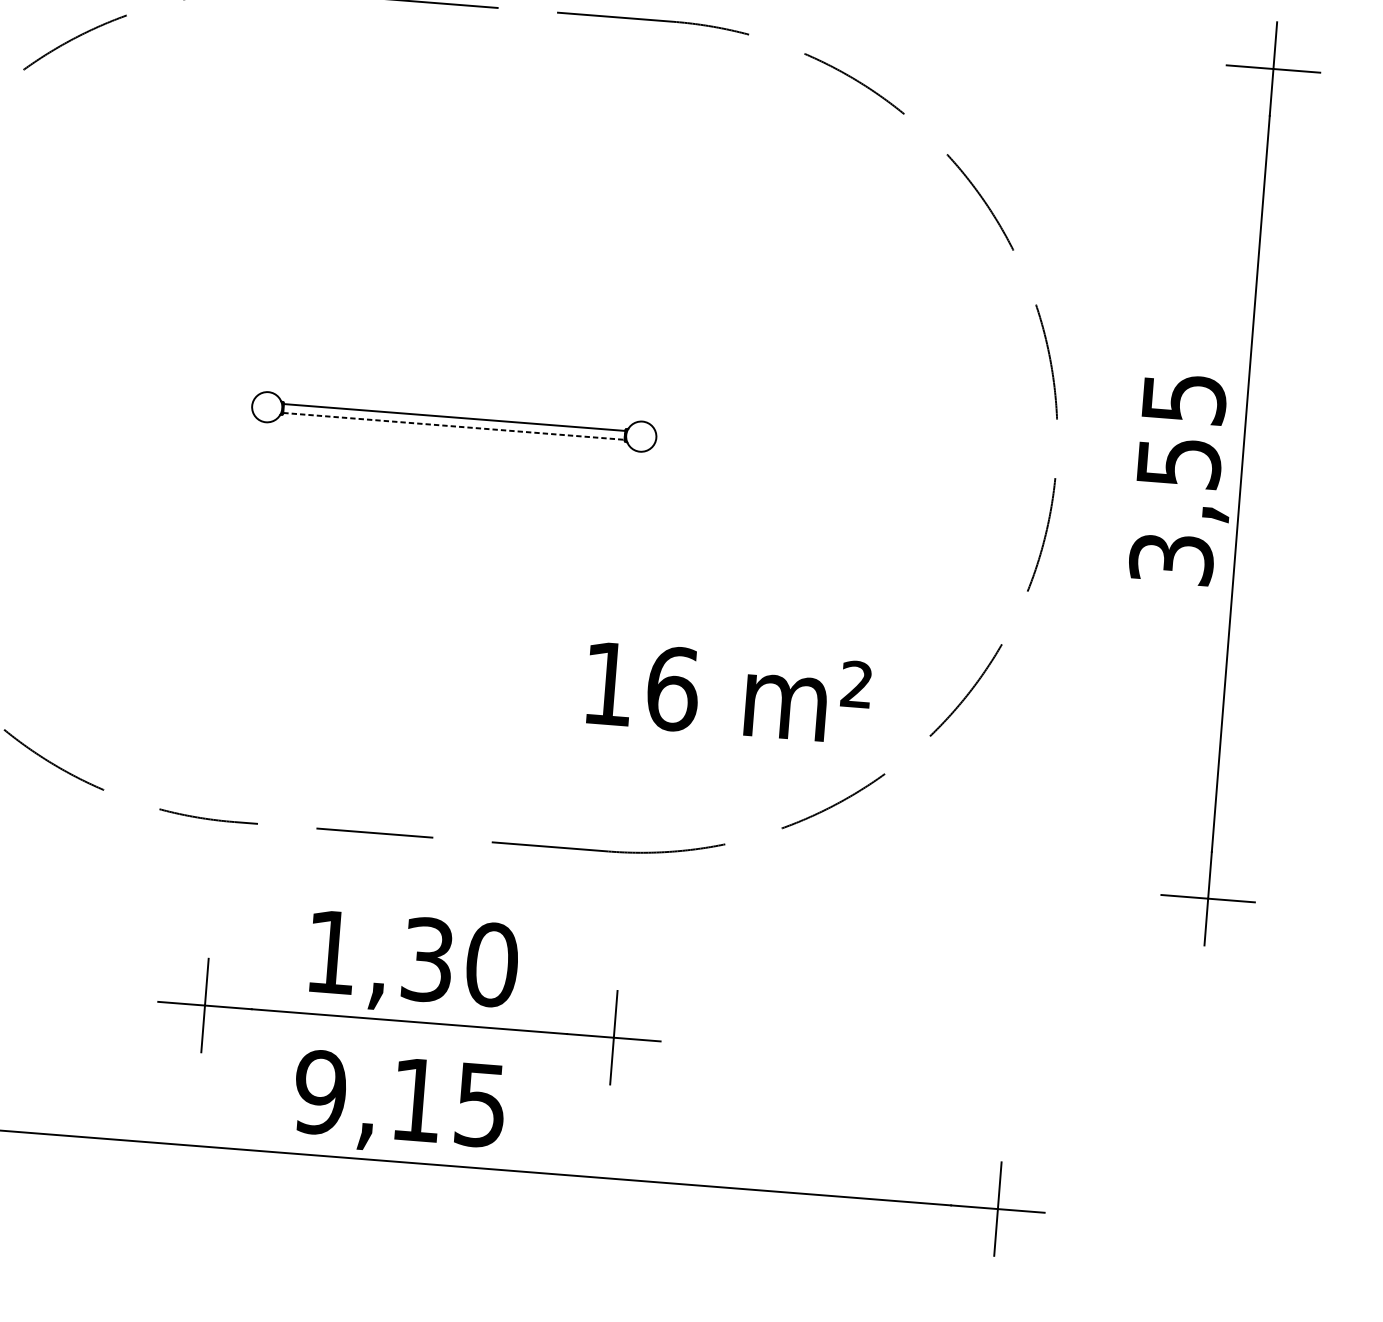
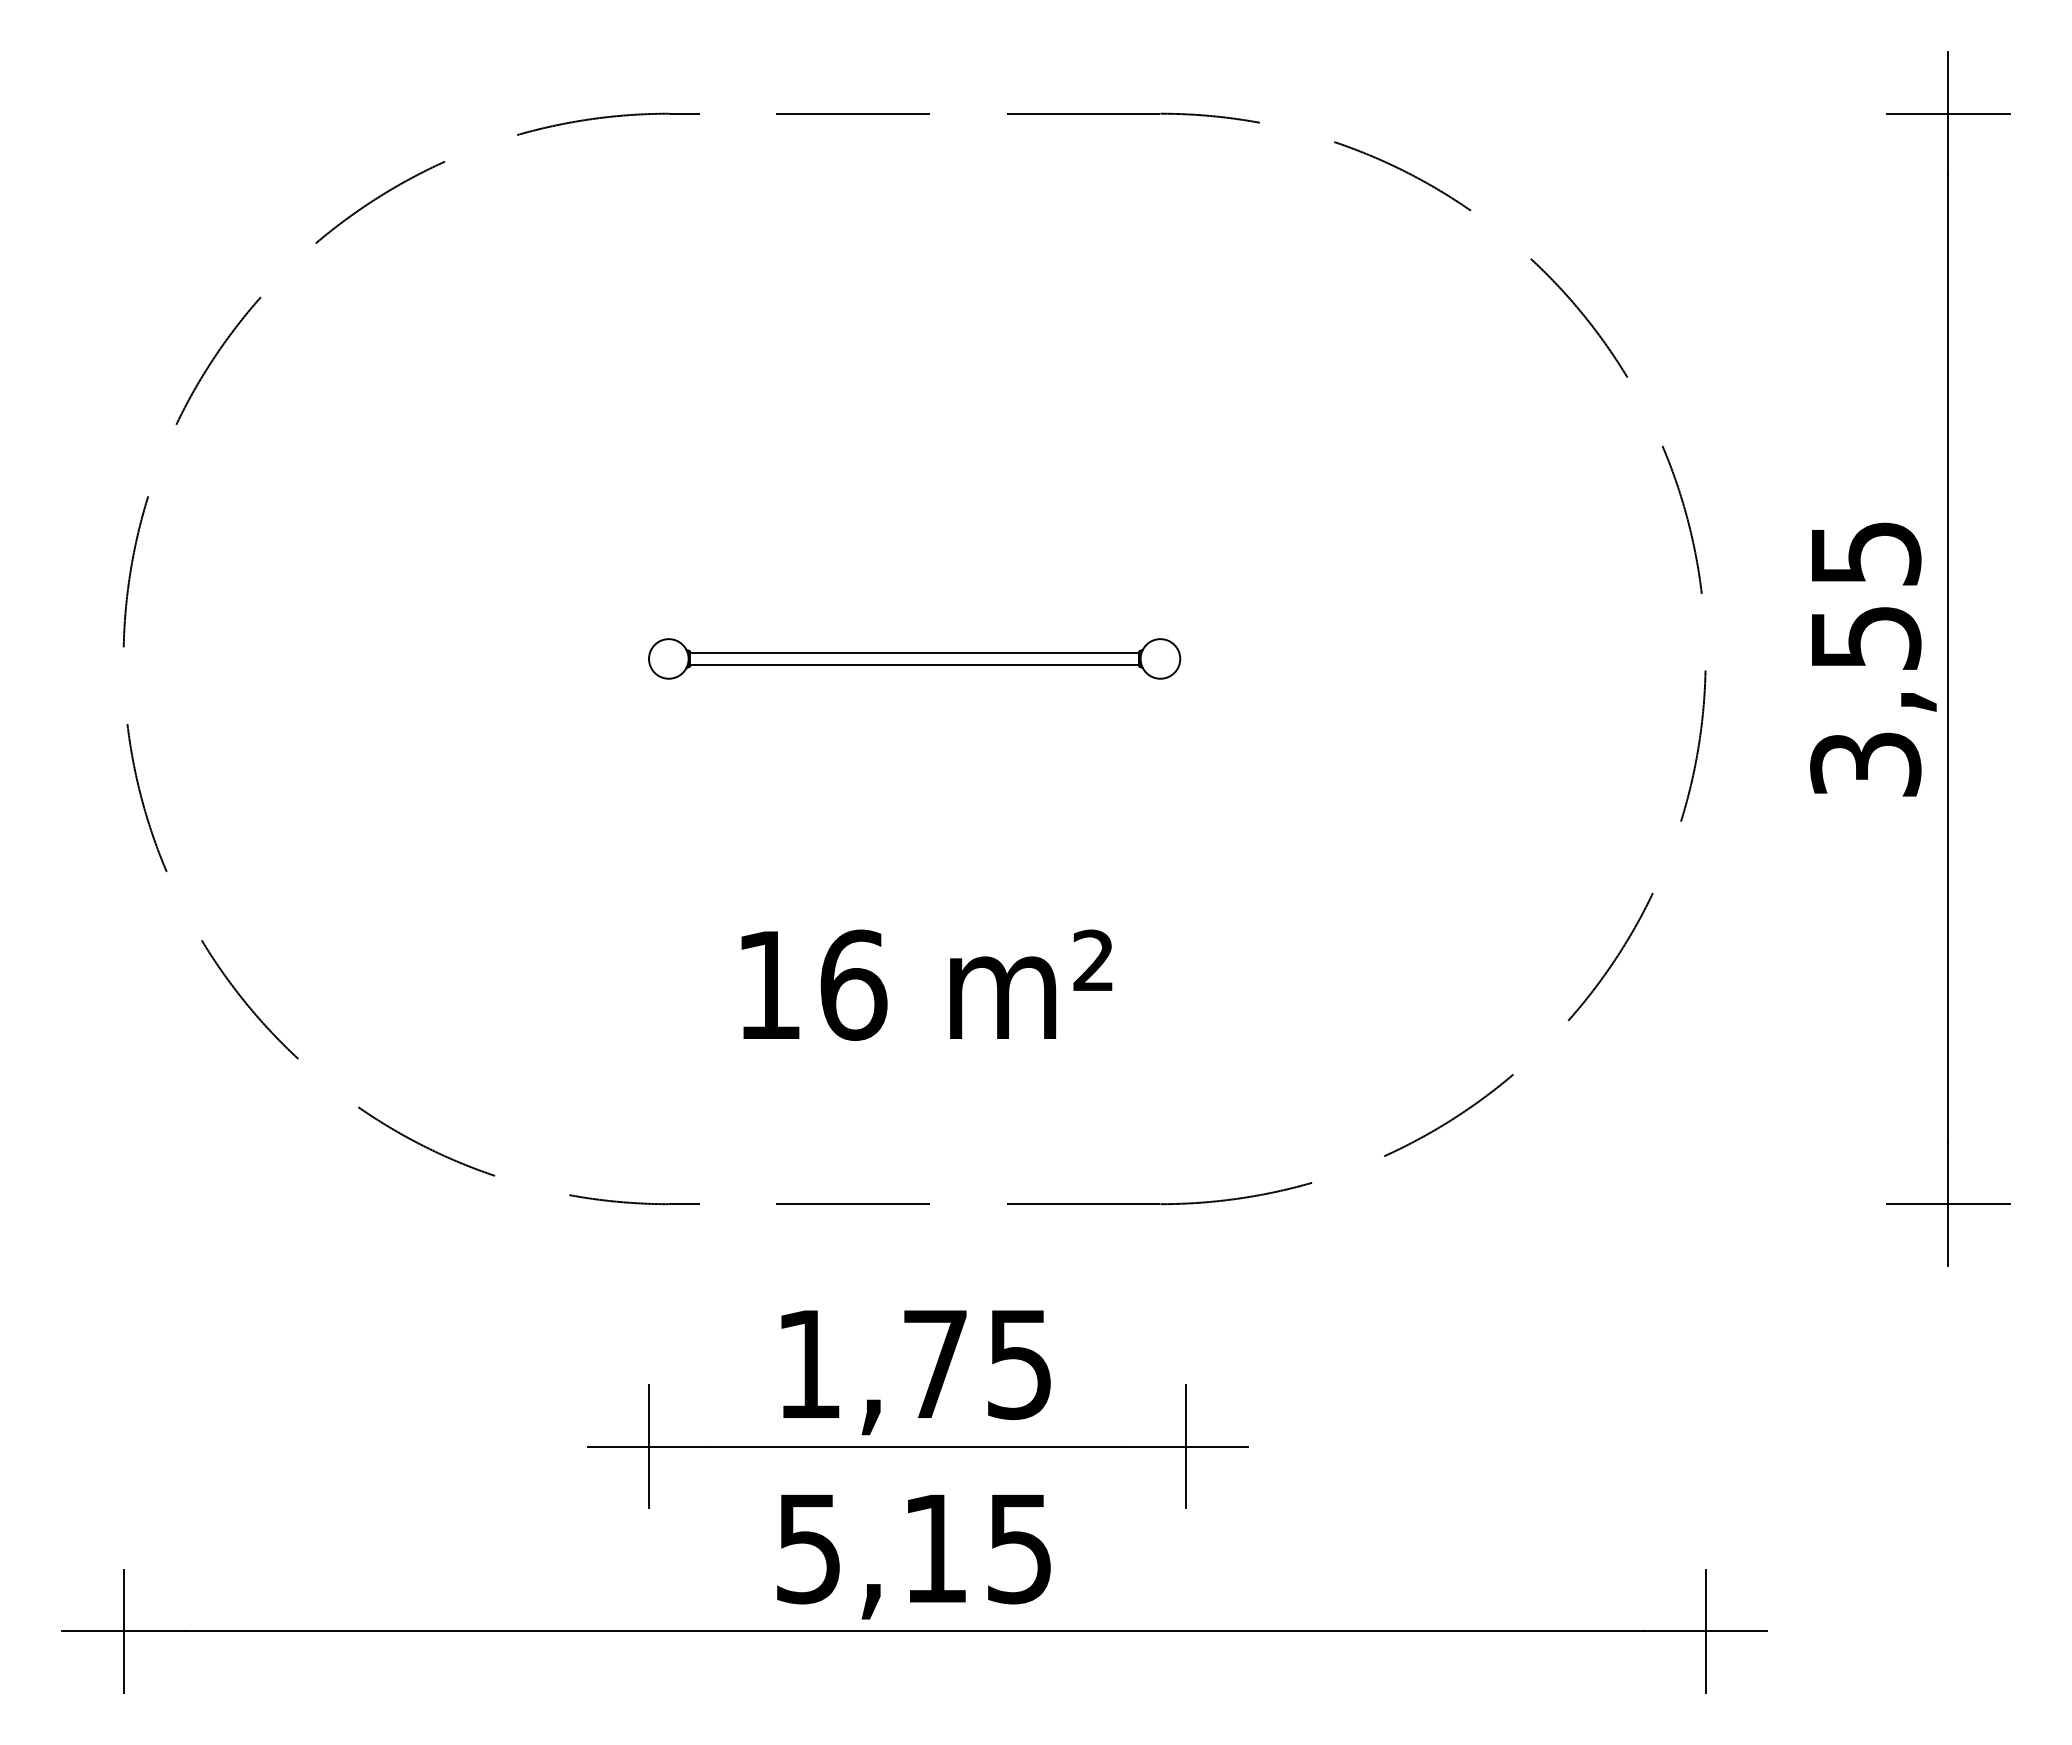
line: (454, 426) -> (915, 664), dashed -> solid
text: (728, 692) -> (926, 984), moved
text: (460, 962) -> (978, 1364), 1,30 -> 1,75
text: (320, 1092) -> (808, 1548), 9,15 -> 5,15

